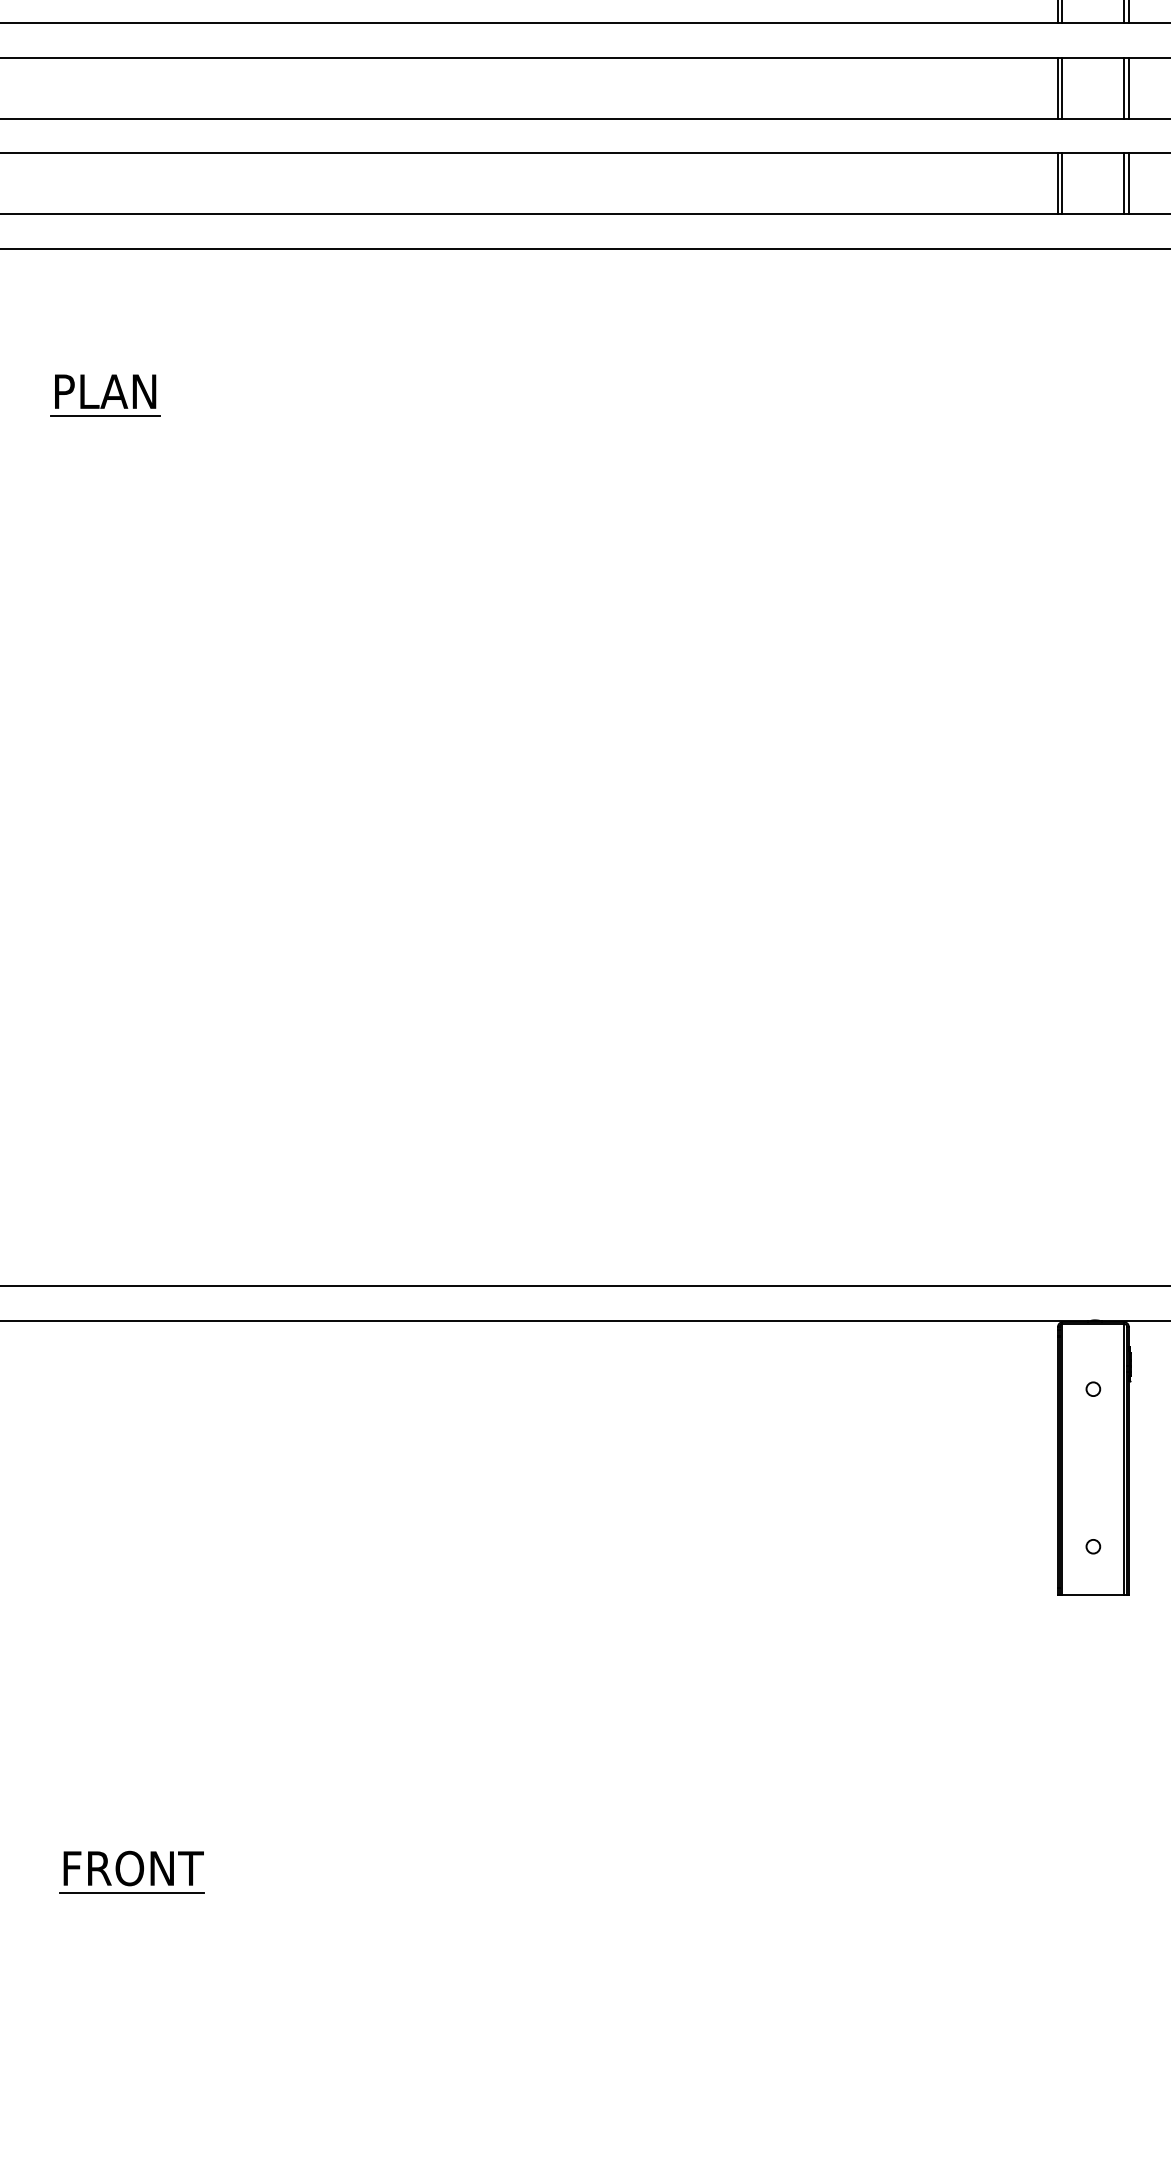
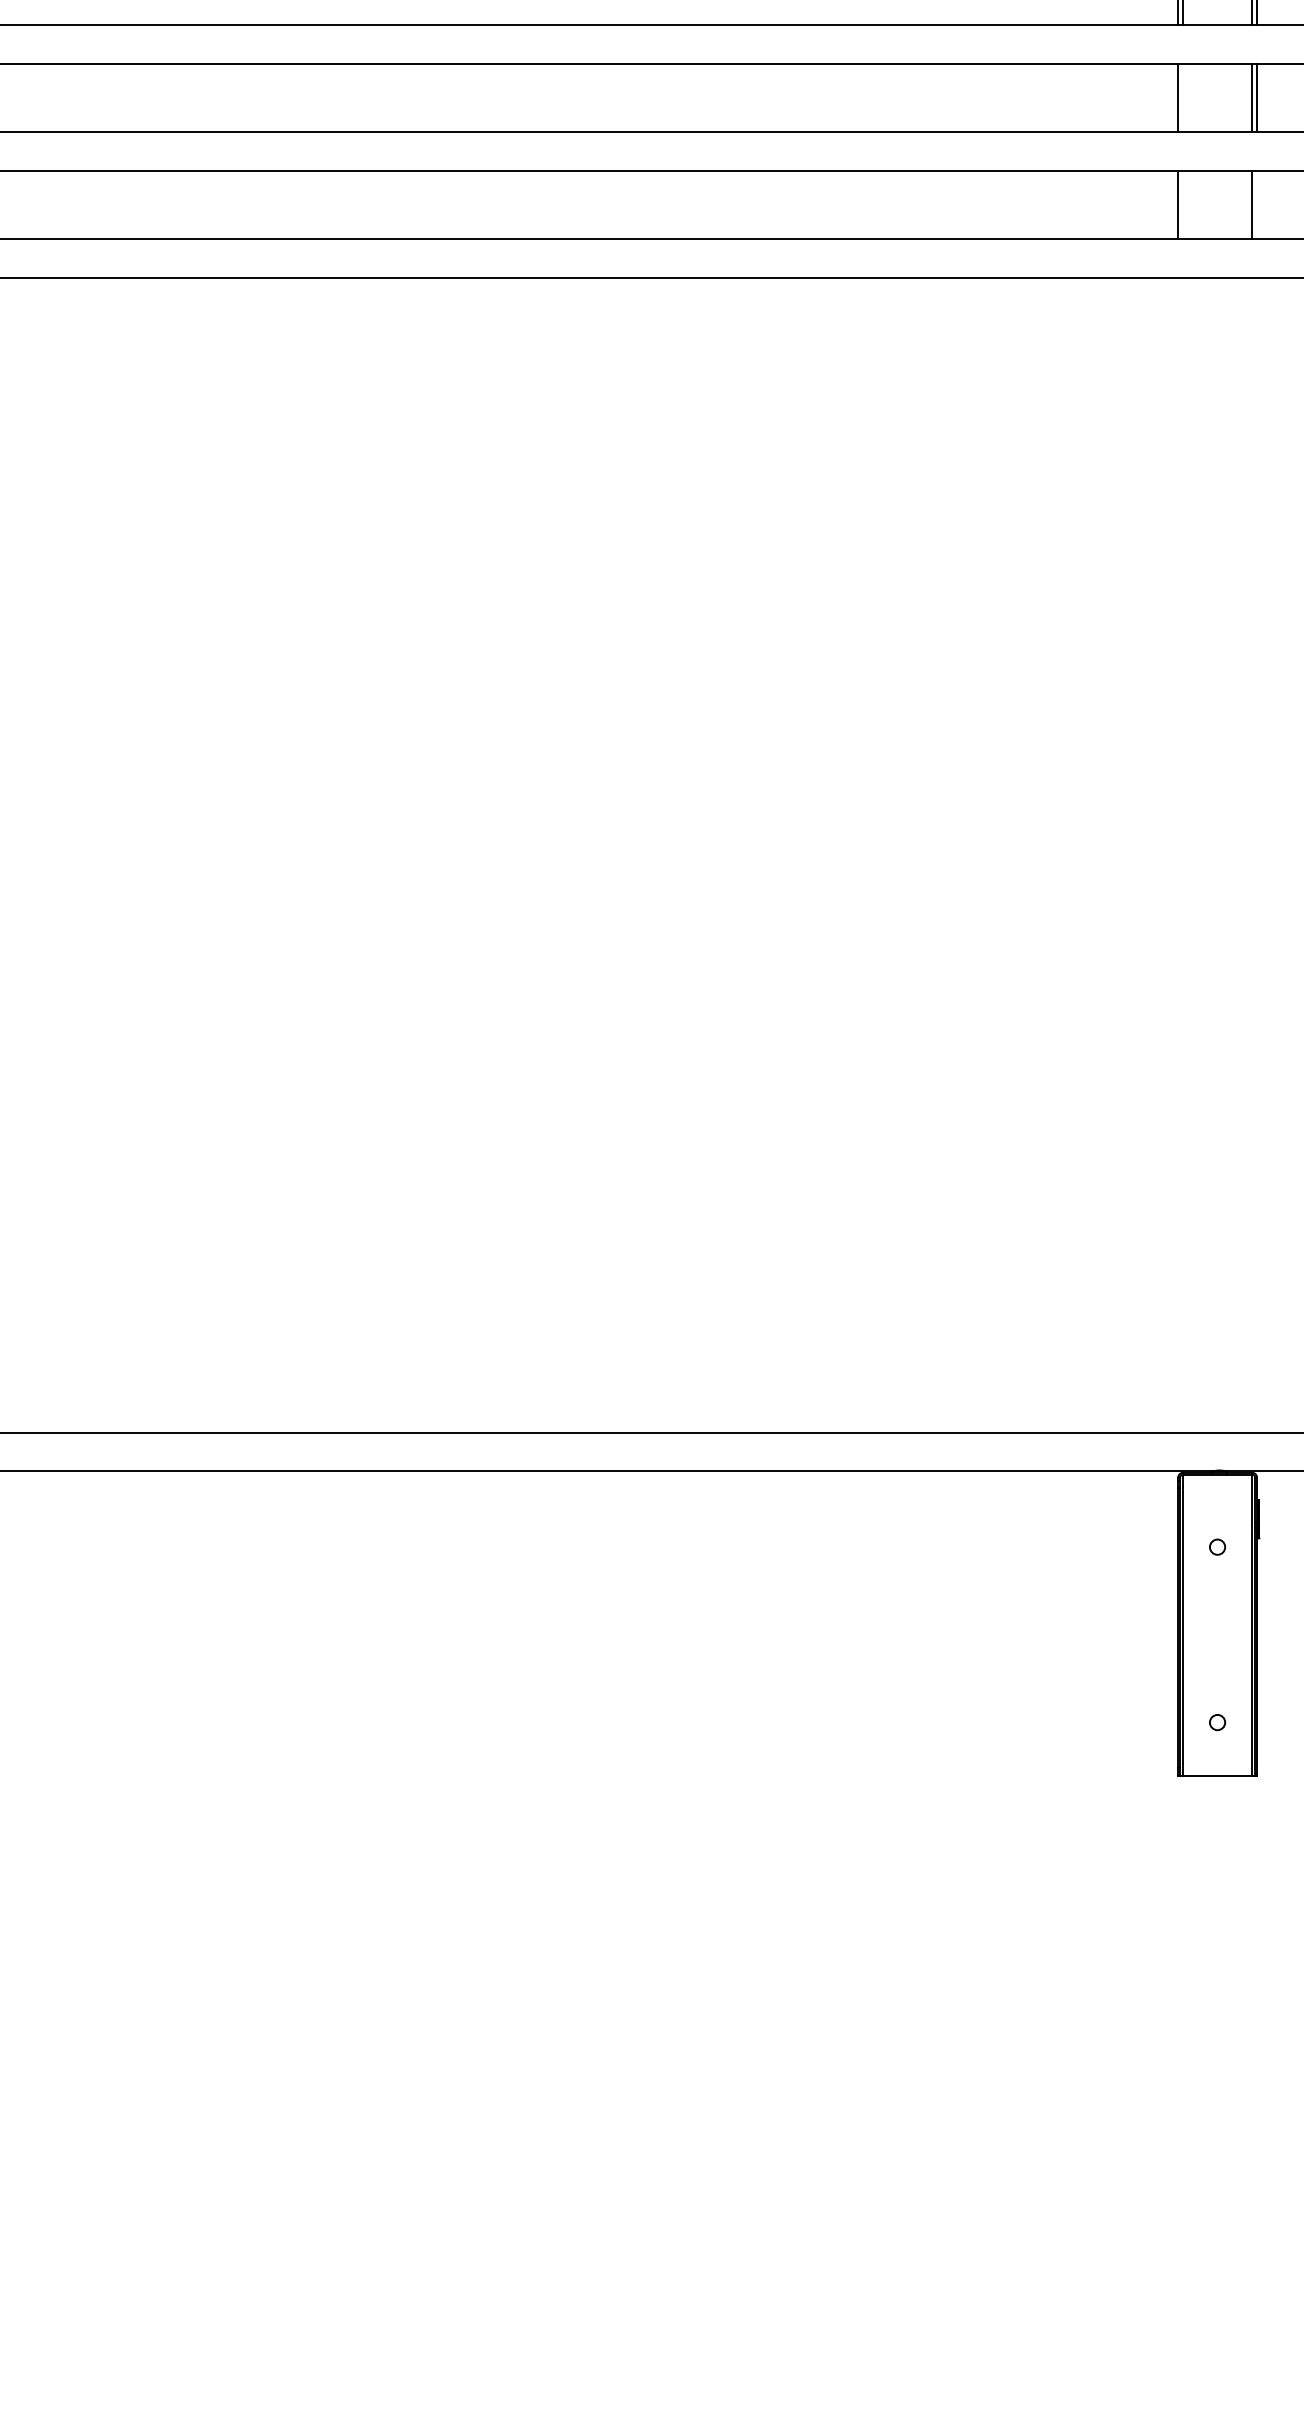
line: (1062, 87) -> (1183, 97), removed
line: (1062, 183) -> (1183, 204), removed
line: (1128, 183) -> (1256, 204), removed
part: (105, 395) -> (117, 440), removed
part: (131, 1871) -> (146, 2084), removed

